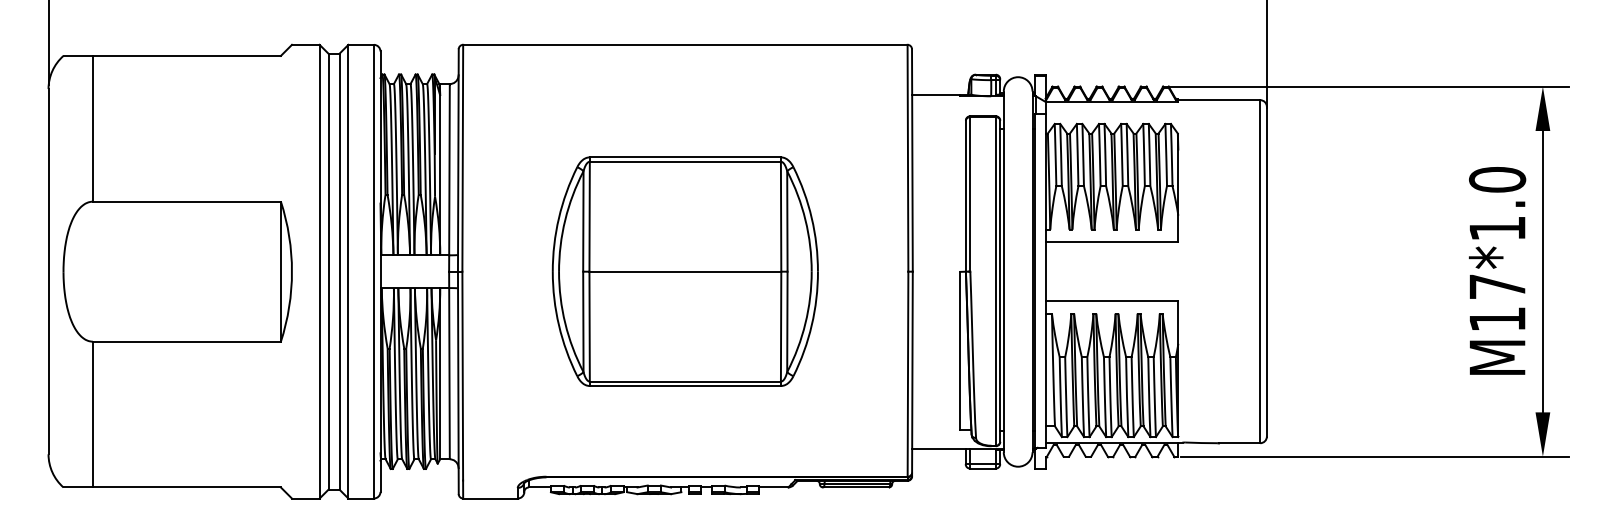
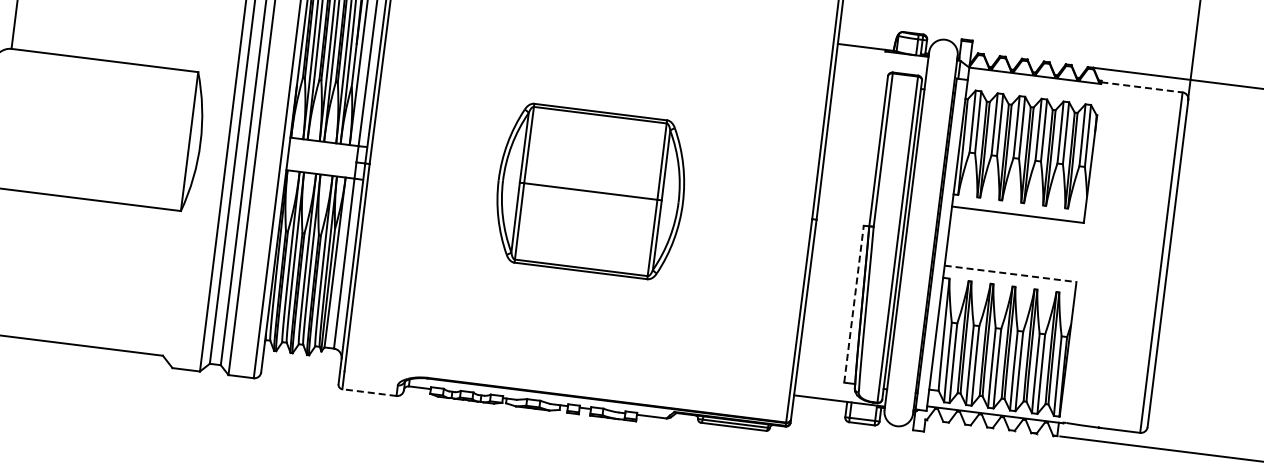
line: (1219, 100) -> (1142, 87), solid -> dashed
part: (684, 271) -> (590, 191), size x0.7
line: (1112, 301) -> (1011, 273), solid -> dashed
line: (960, 350) -> (854, 303), solid -> dashed
line: (489, 498) -> (368, 392), solid -> dashed

